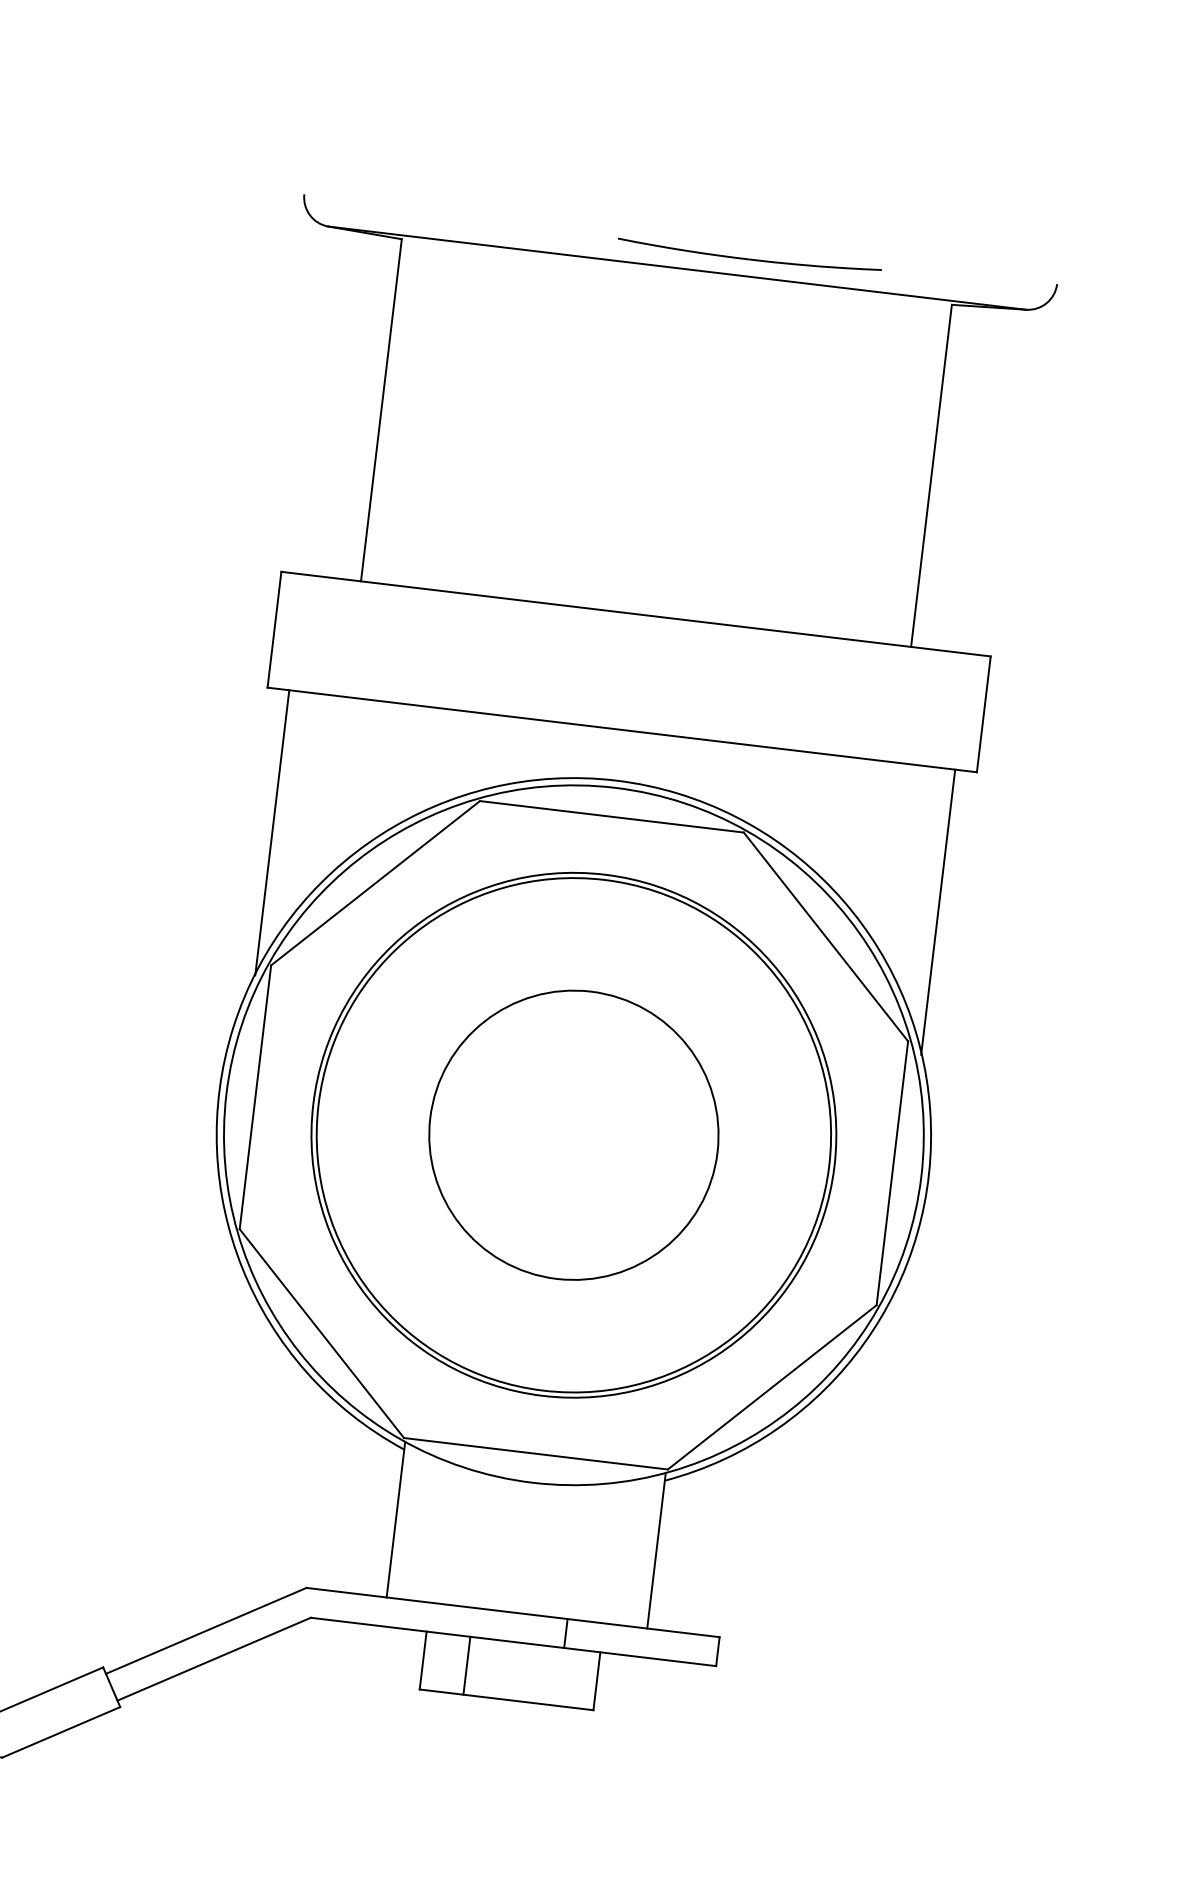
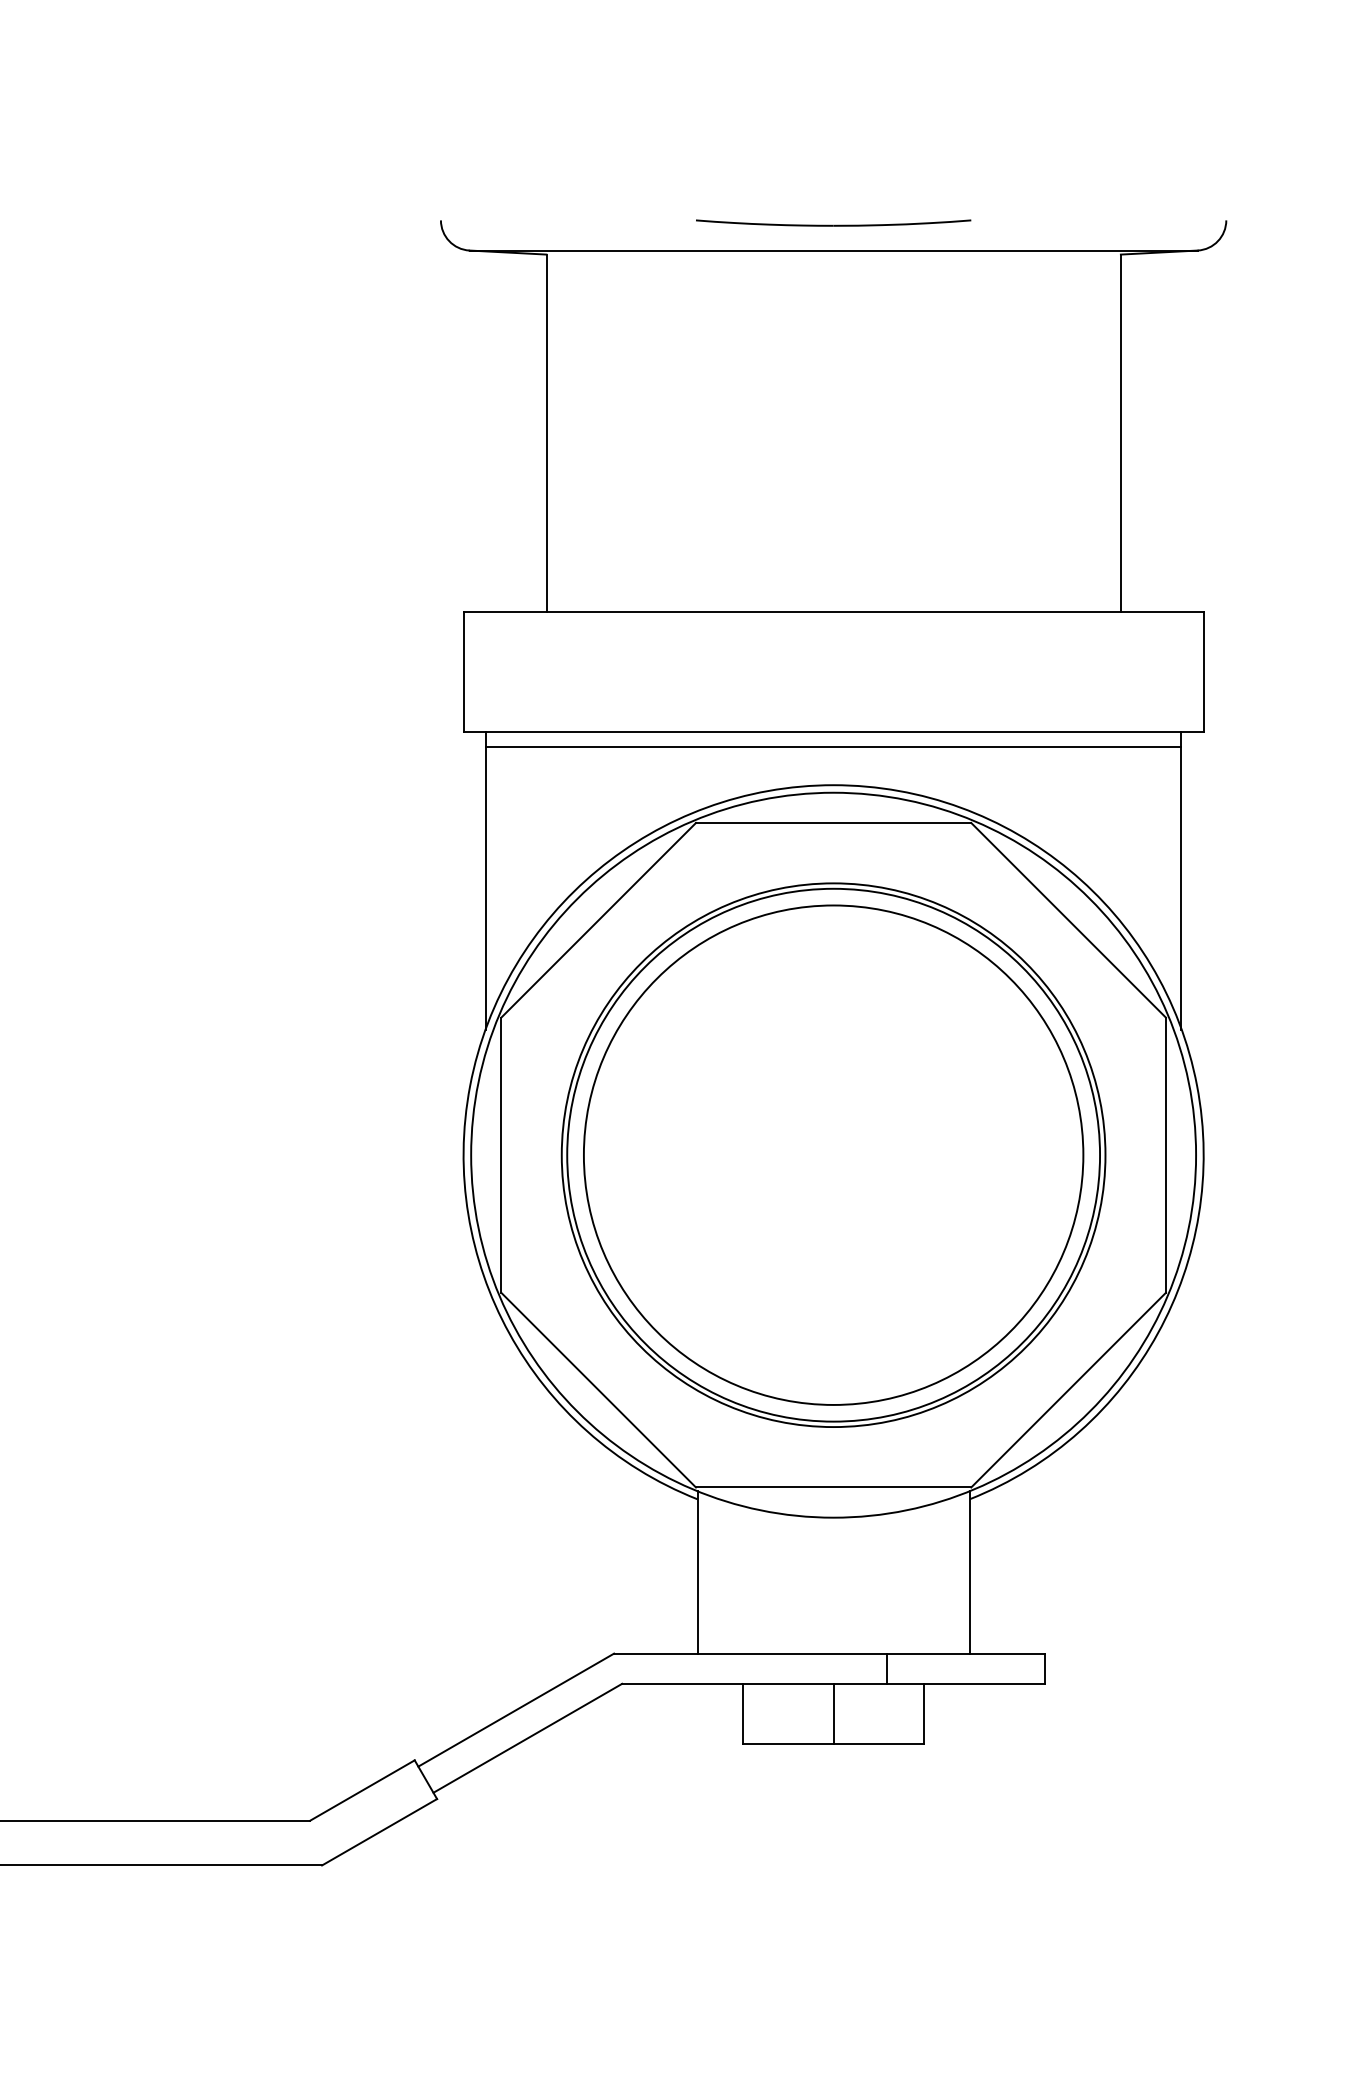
part: (749, 256) -> (833, 222), moved
line: (620, 744) -> (833, 747), added
circle: (573, 1134) -> (833, 1154), size x1.67
line: (466, 1665) -> (833, 1713), moved

